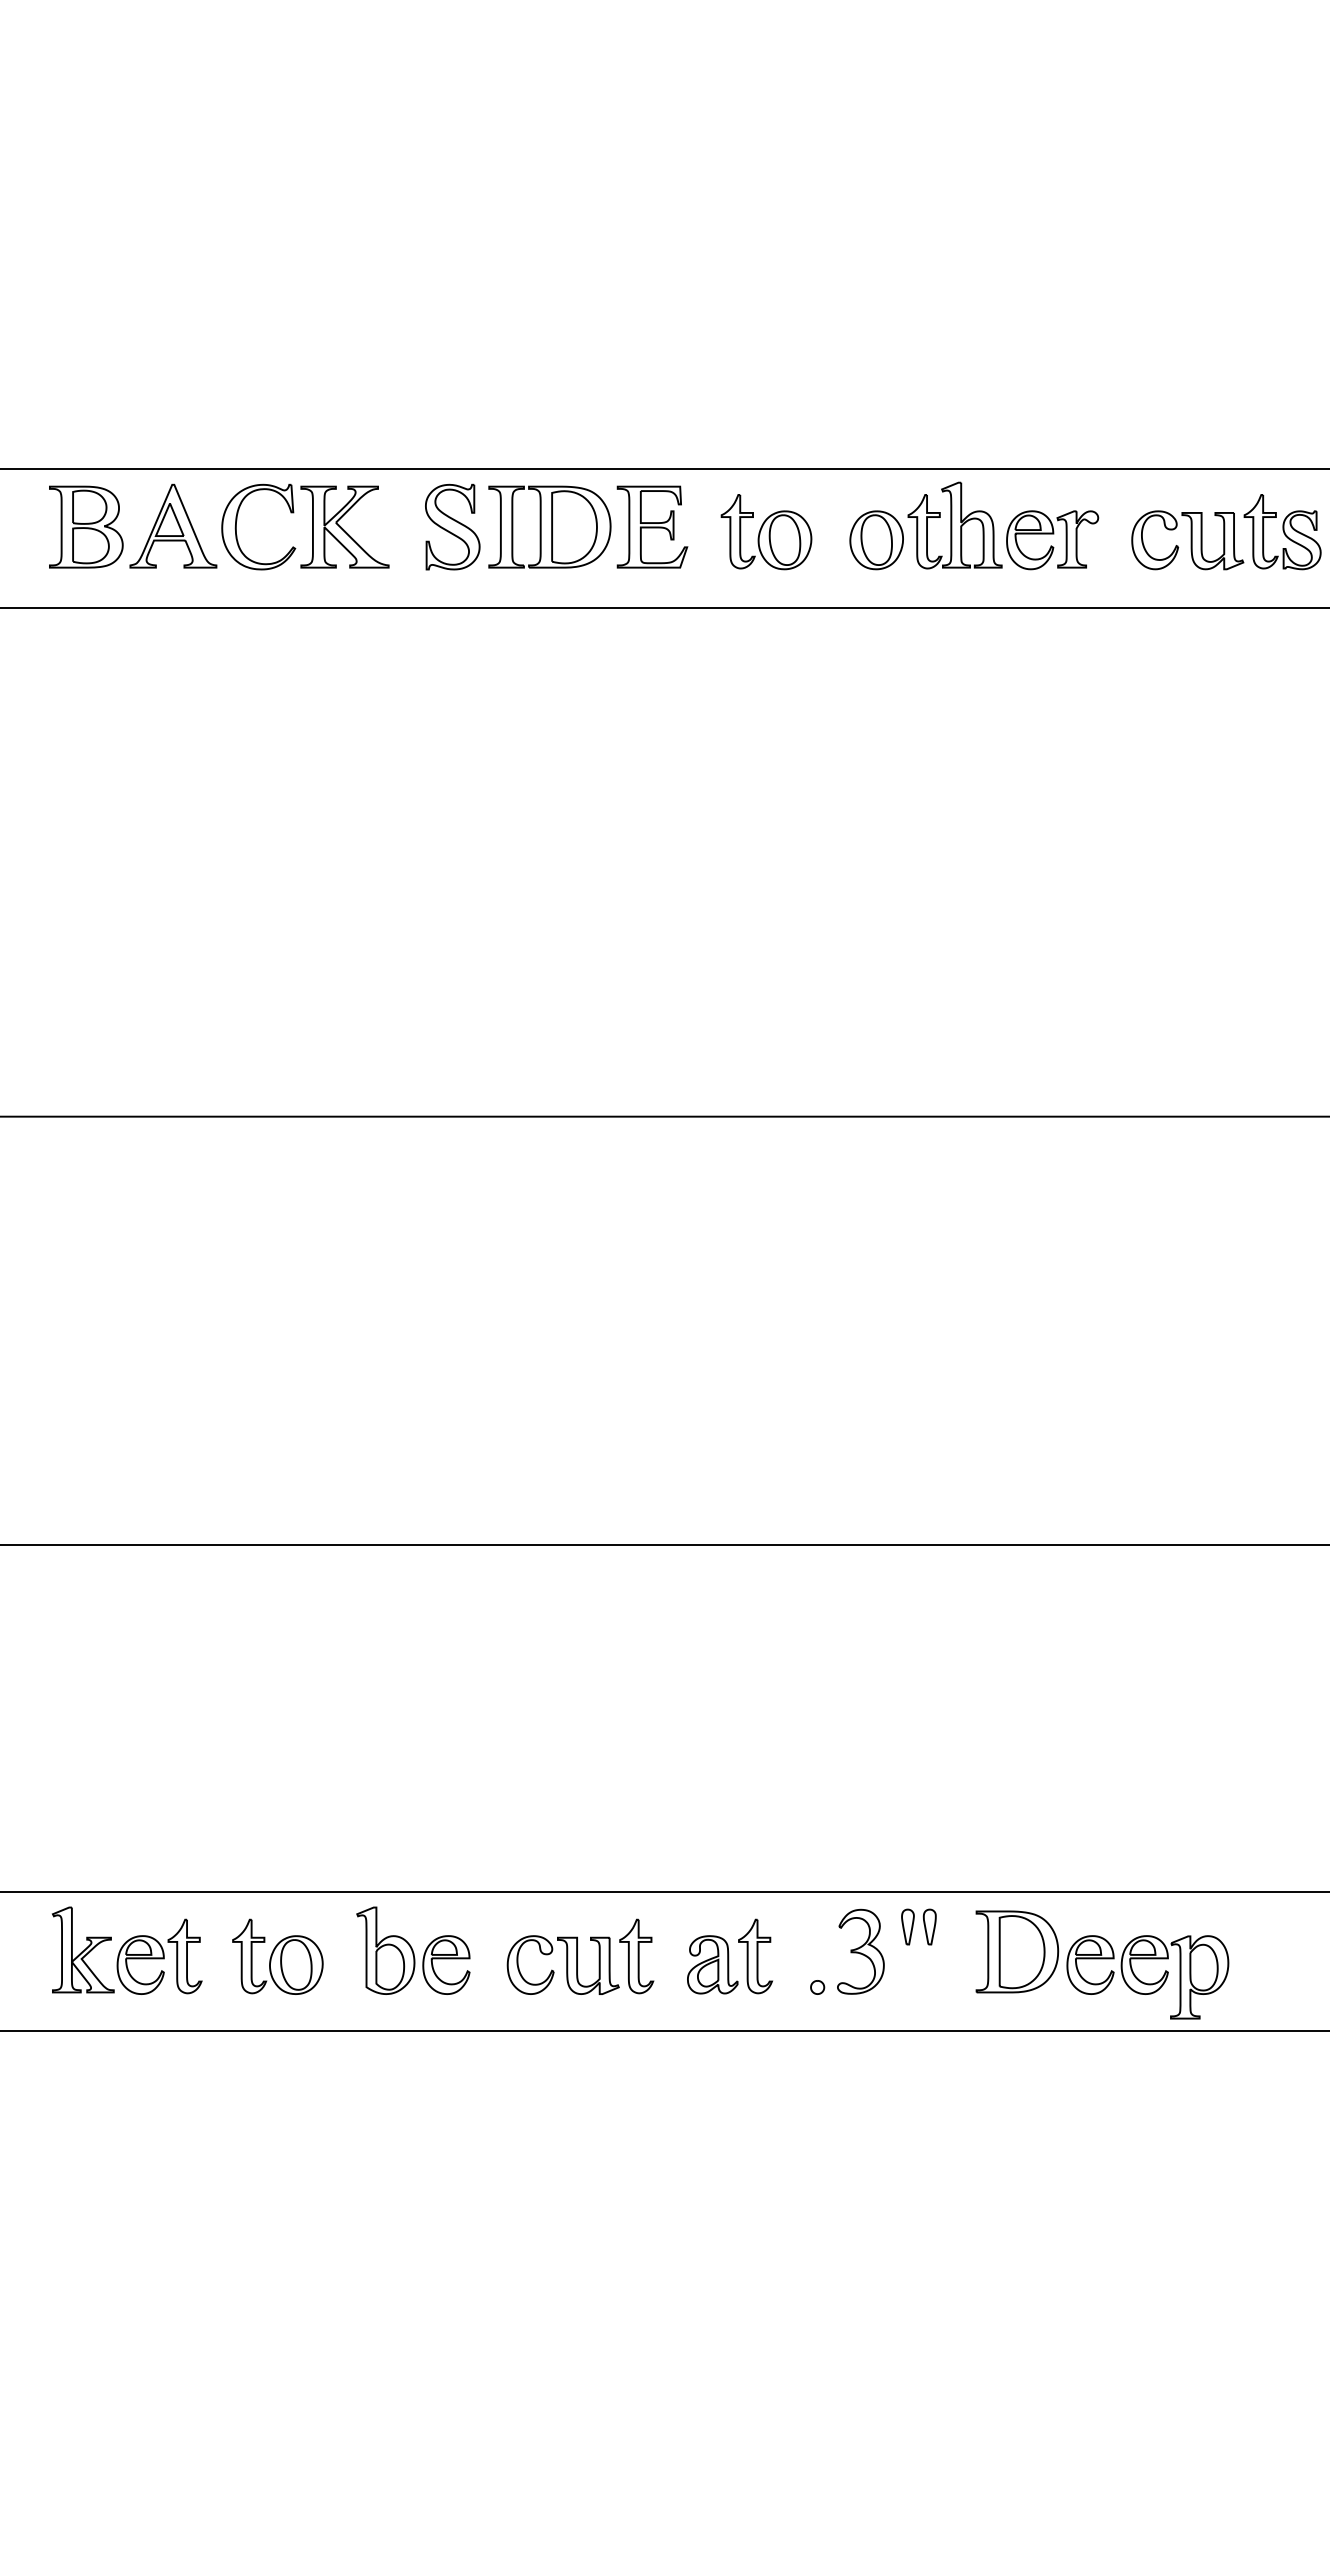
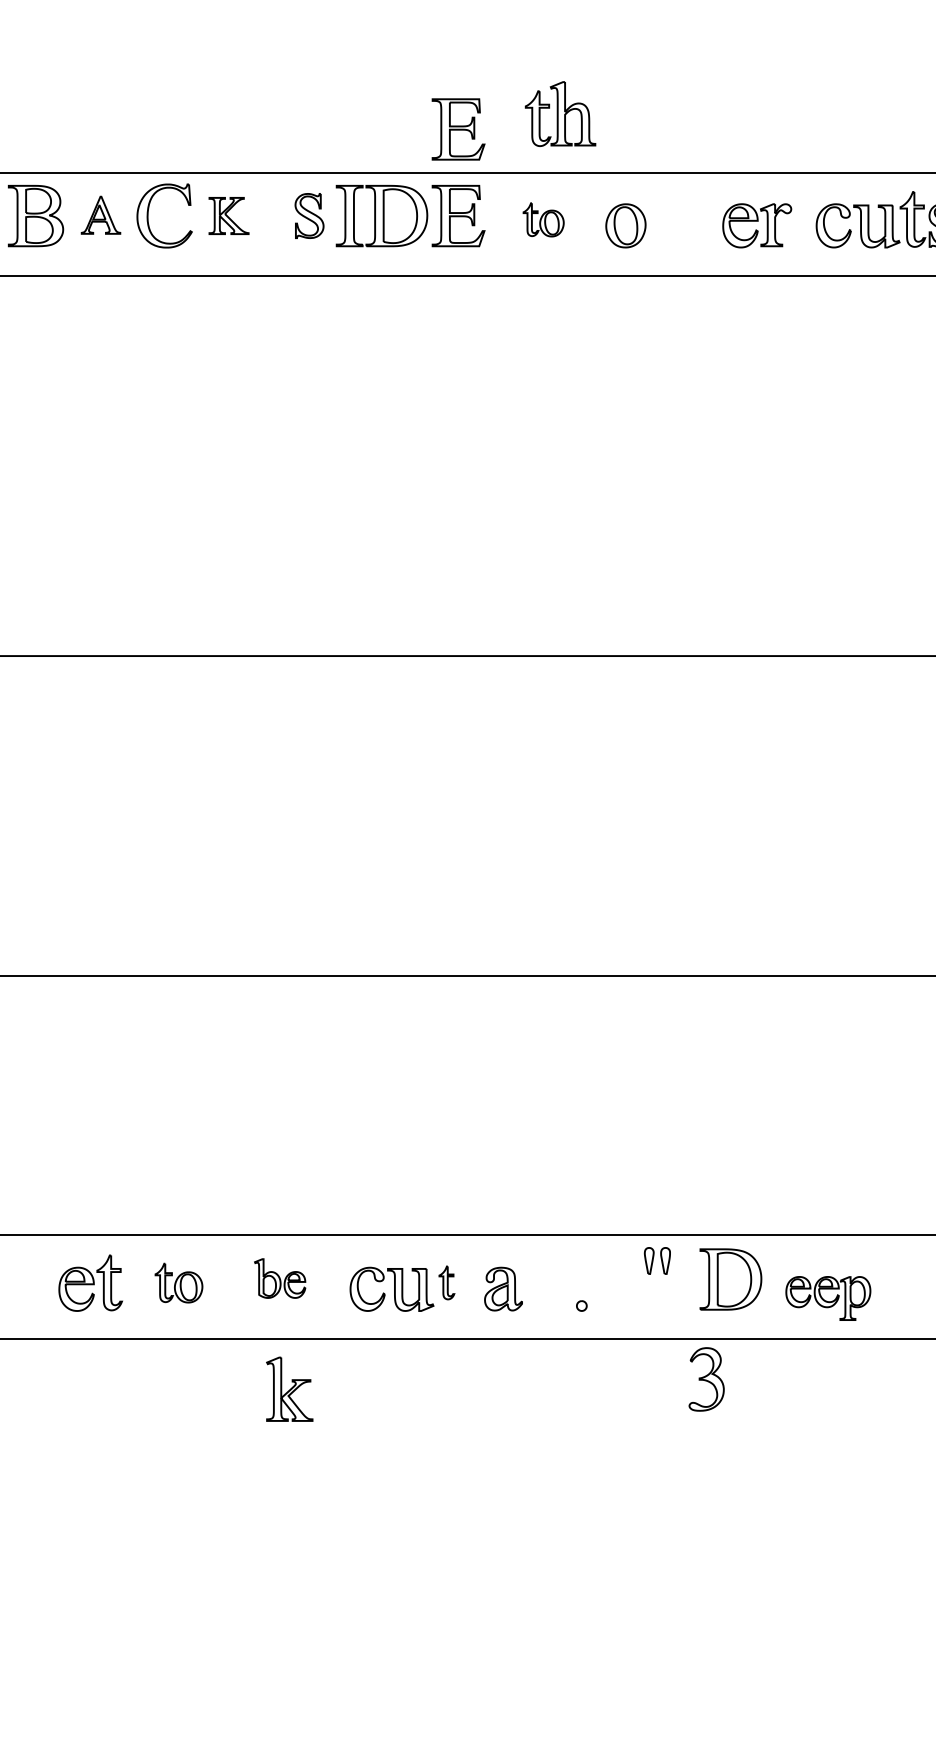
part: (652, 410) -> (458, 128), added
part: (173, 525) -> (101, 214), size x0.6
part: (954, 525) -> (560, 114), moved
part: (344, 526) -> (228, 215), size x0.6
part: (452, 526) -> (309, 215), size x0.7
part: (766, 532) -> (543, 220), size x0.6
part: (82, 1949) -> (289, 1388), moved
part: (413, 1950) -> (280, 1278), size x0.6
part: (860, 1951) -> (706, 1379), moved
part: (277, 1956) -> (178, 1282), size x0.7
part: (636, 1956) -> (446, 1282), size x0.6
part: (755, 1956) -> (535, 1282), removed
part: (1147, 1977) -> (828, 1298), size x0.7

